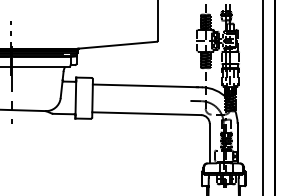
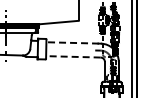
line: (145, 85) -> (72, 42), solid -> dashed
line: (145, 112) -> (72, 56), solid -> dashed

